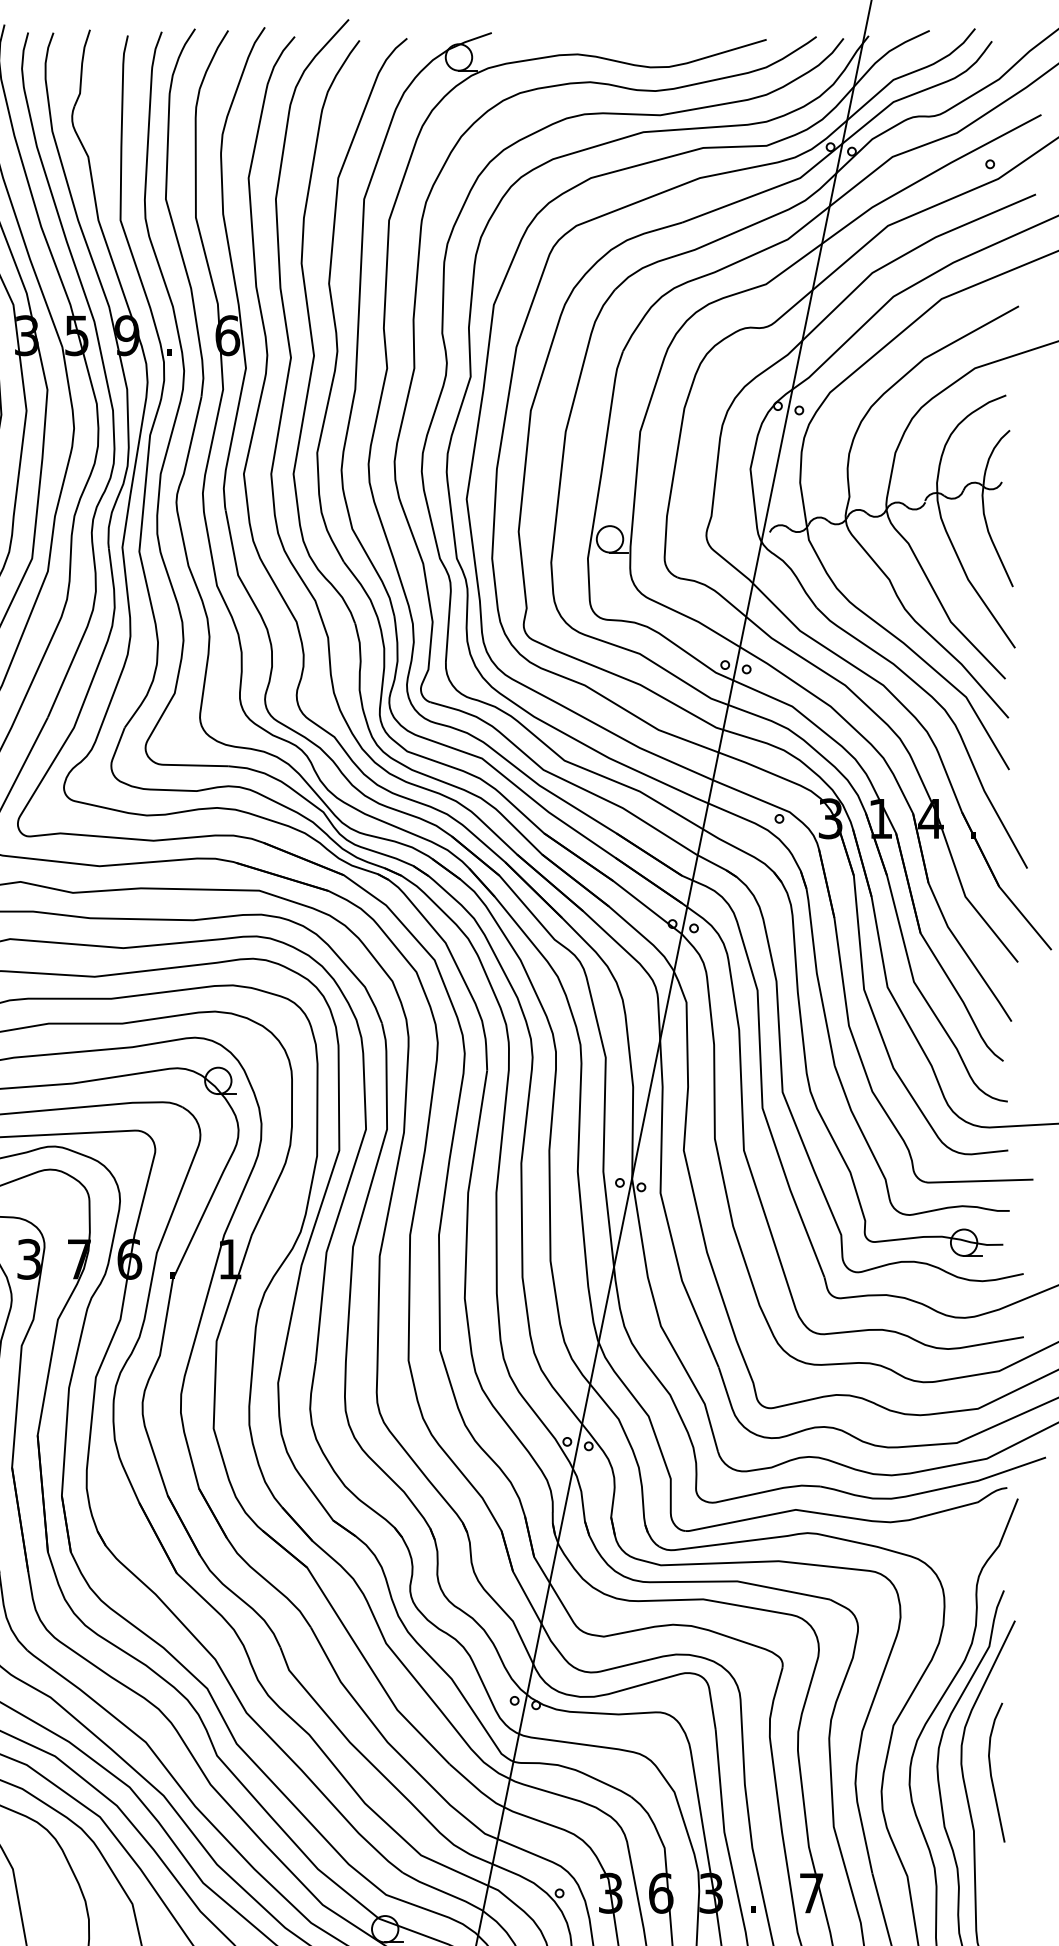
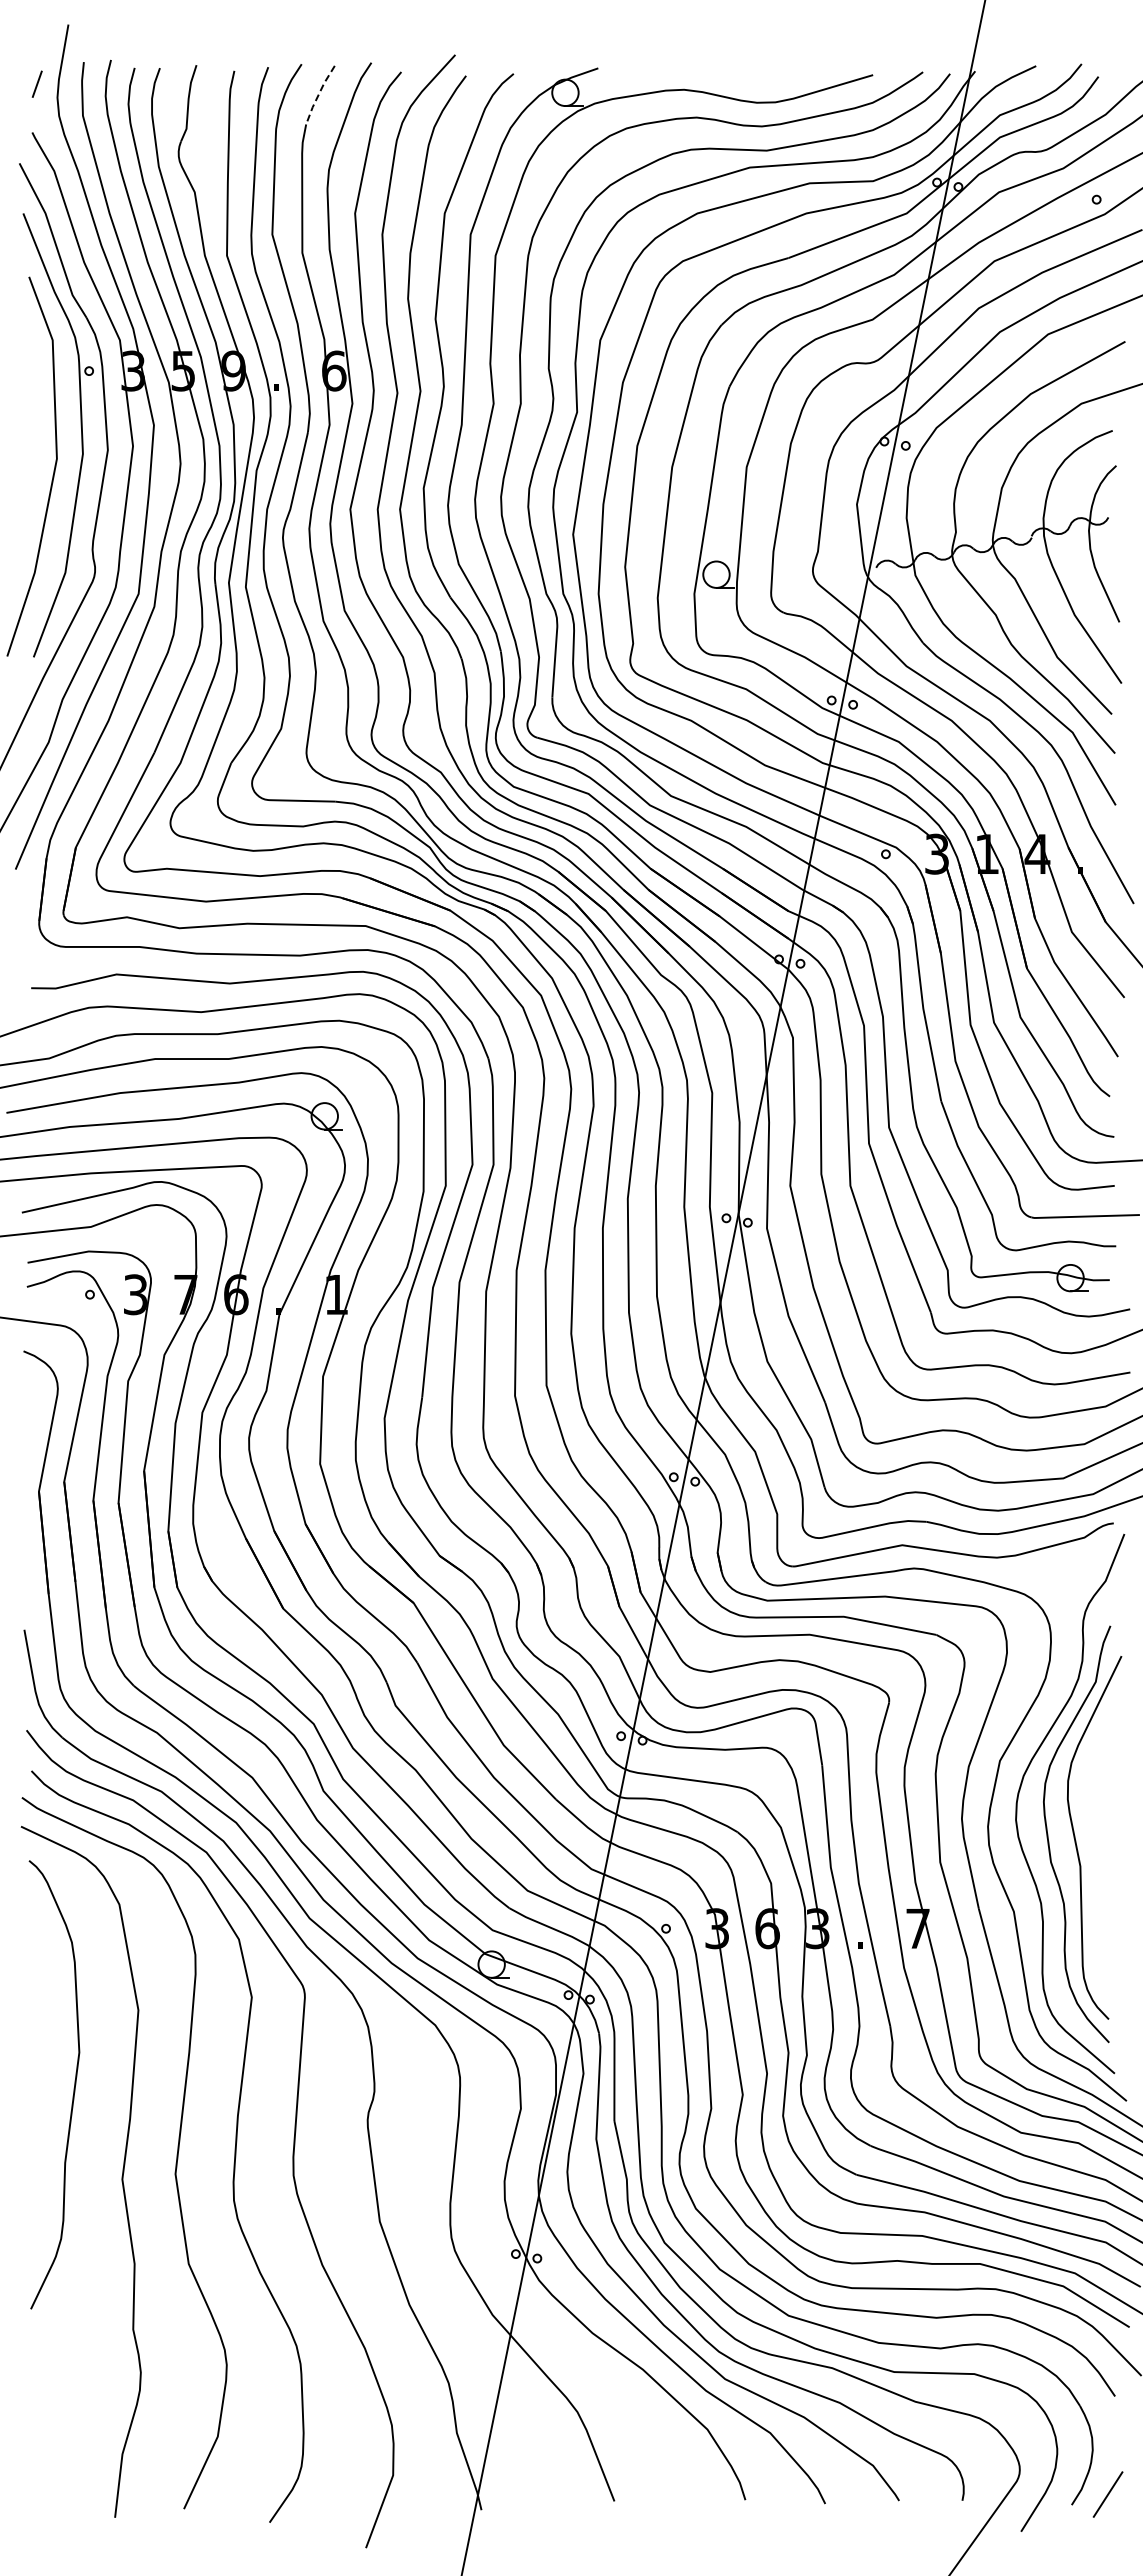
line: (212, 59) -> (318, 94), solid -> dashed
curve: (992, 1773) -> (1098, 1808), removed

